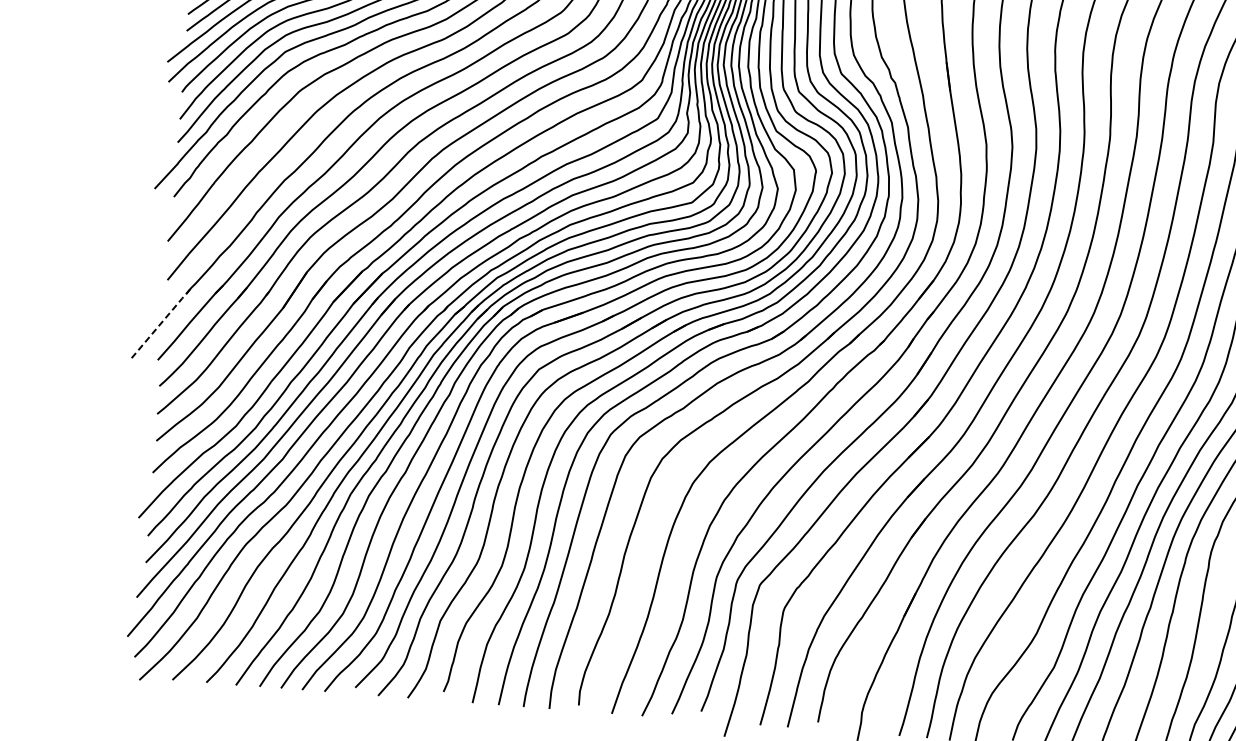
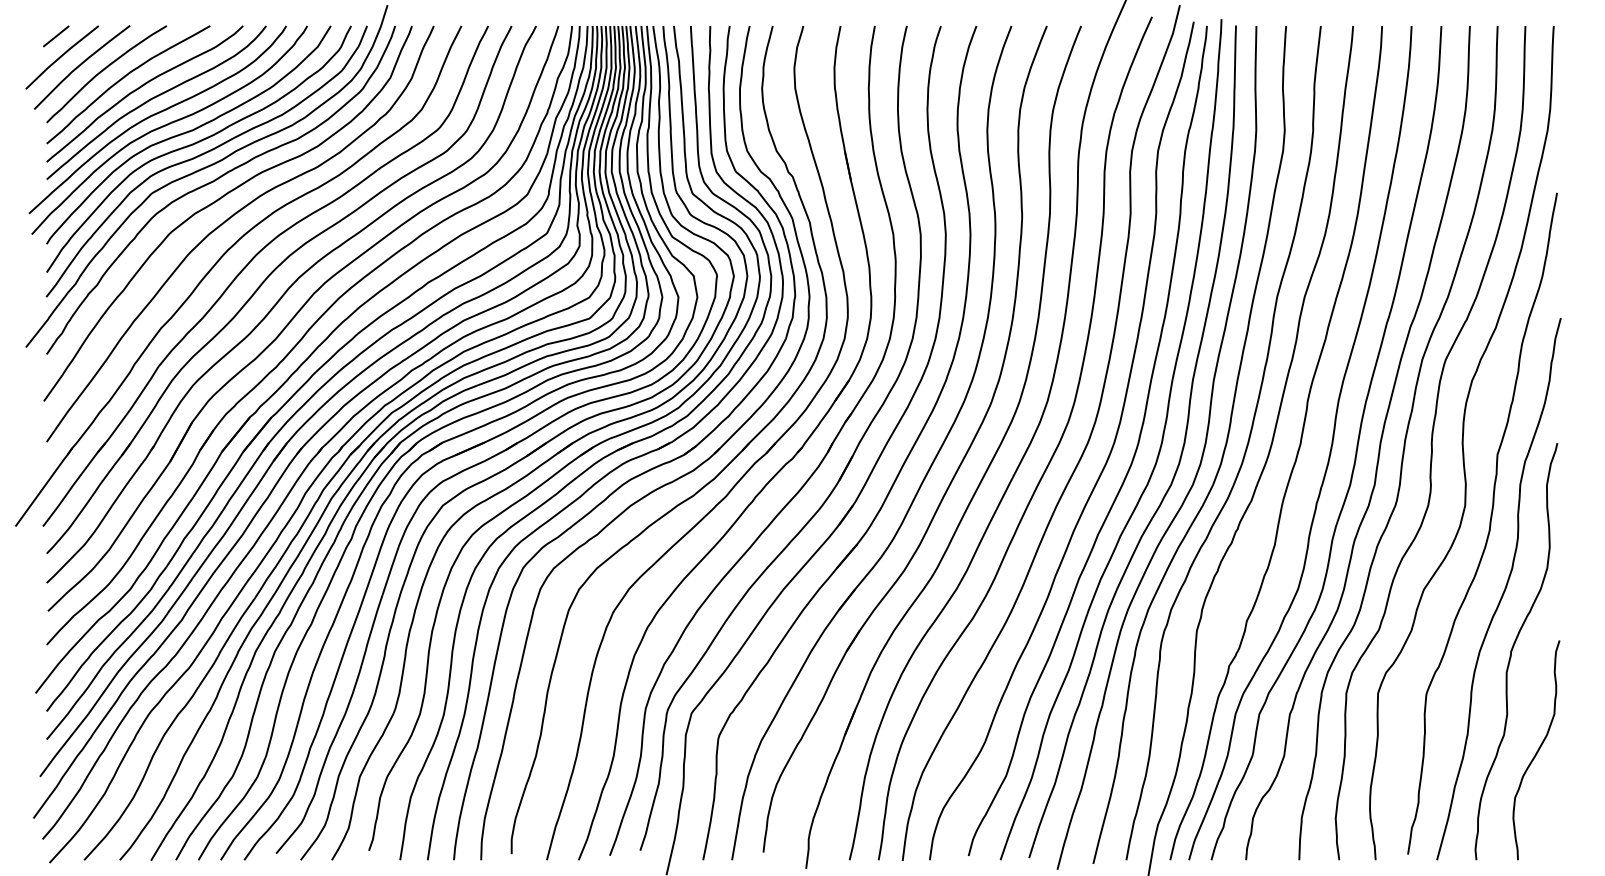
line: (163, 321) -> (45, 485), dashed -> solid

